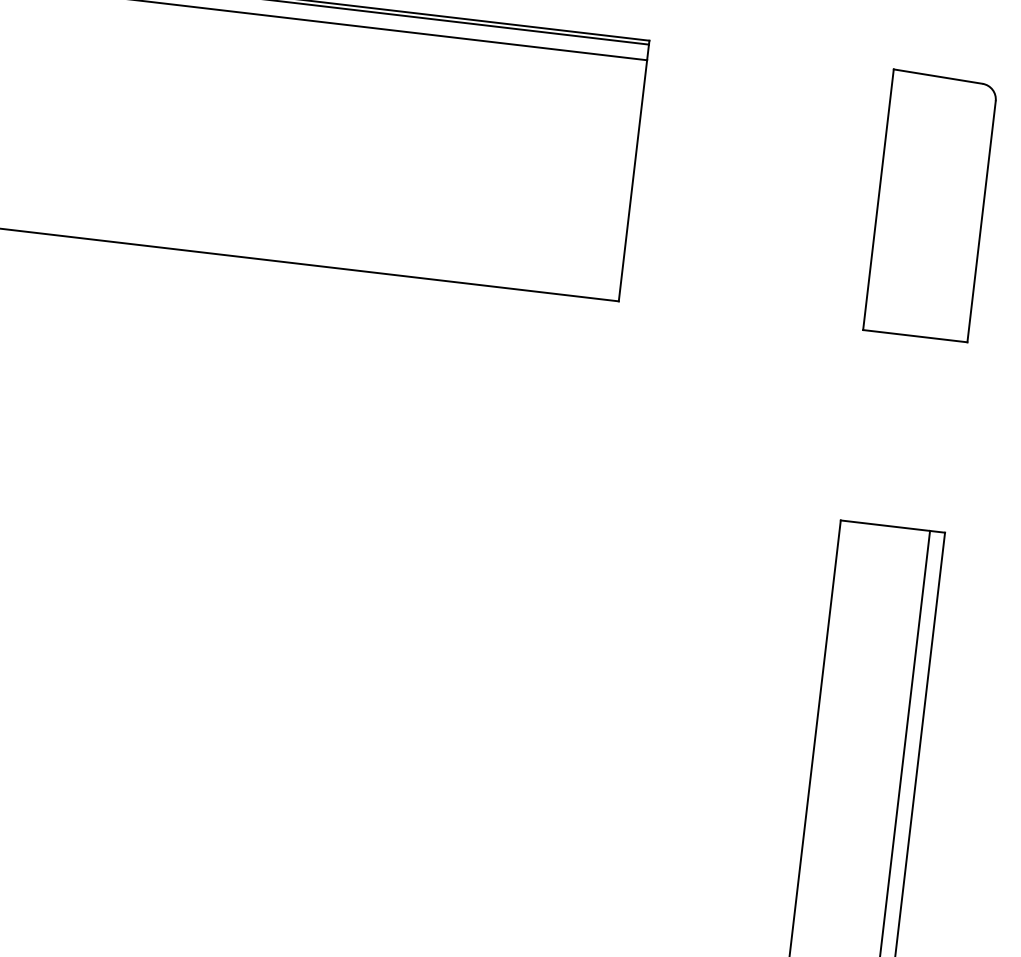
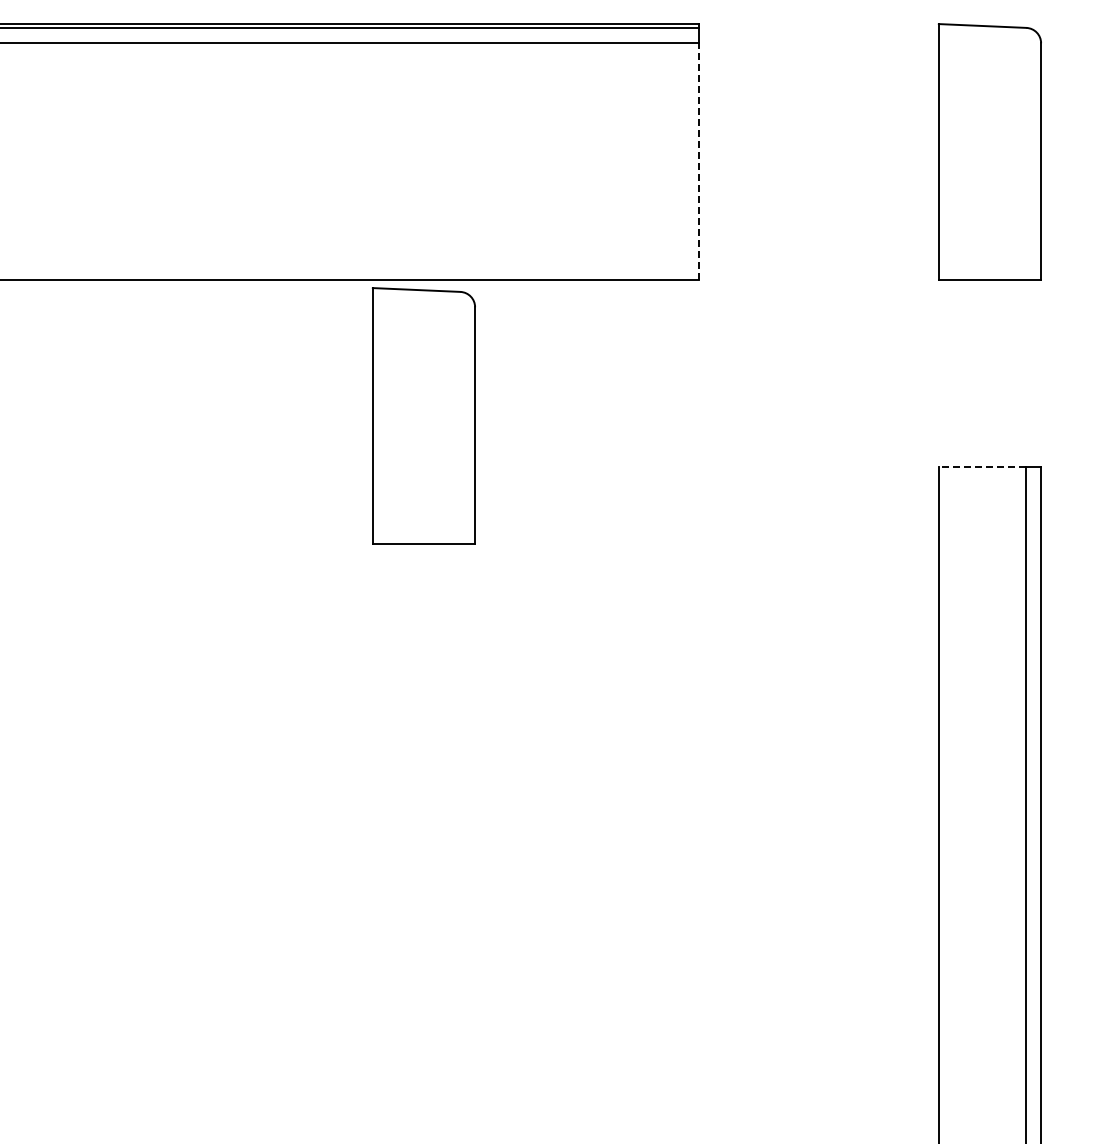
line: (633, 180) -> (699, 161), solid -> dashed
part: (321, 406) -> (423, 415), added
line: (885, 525) -> (982, 466), solid -> dashed

